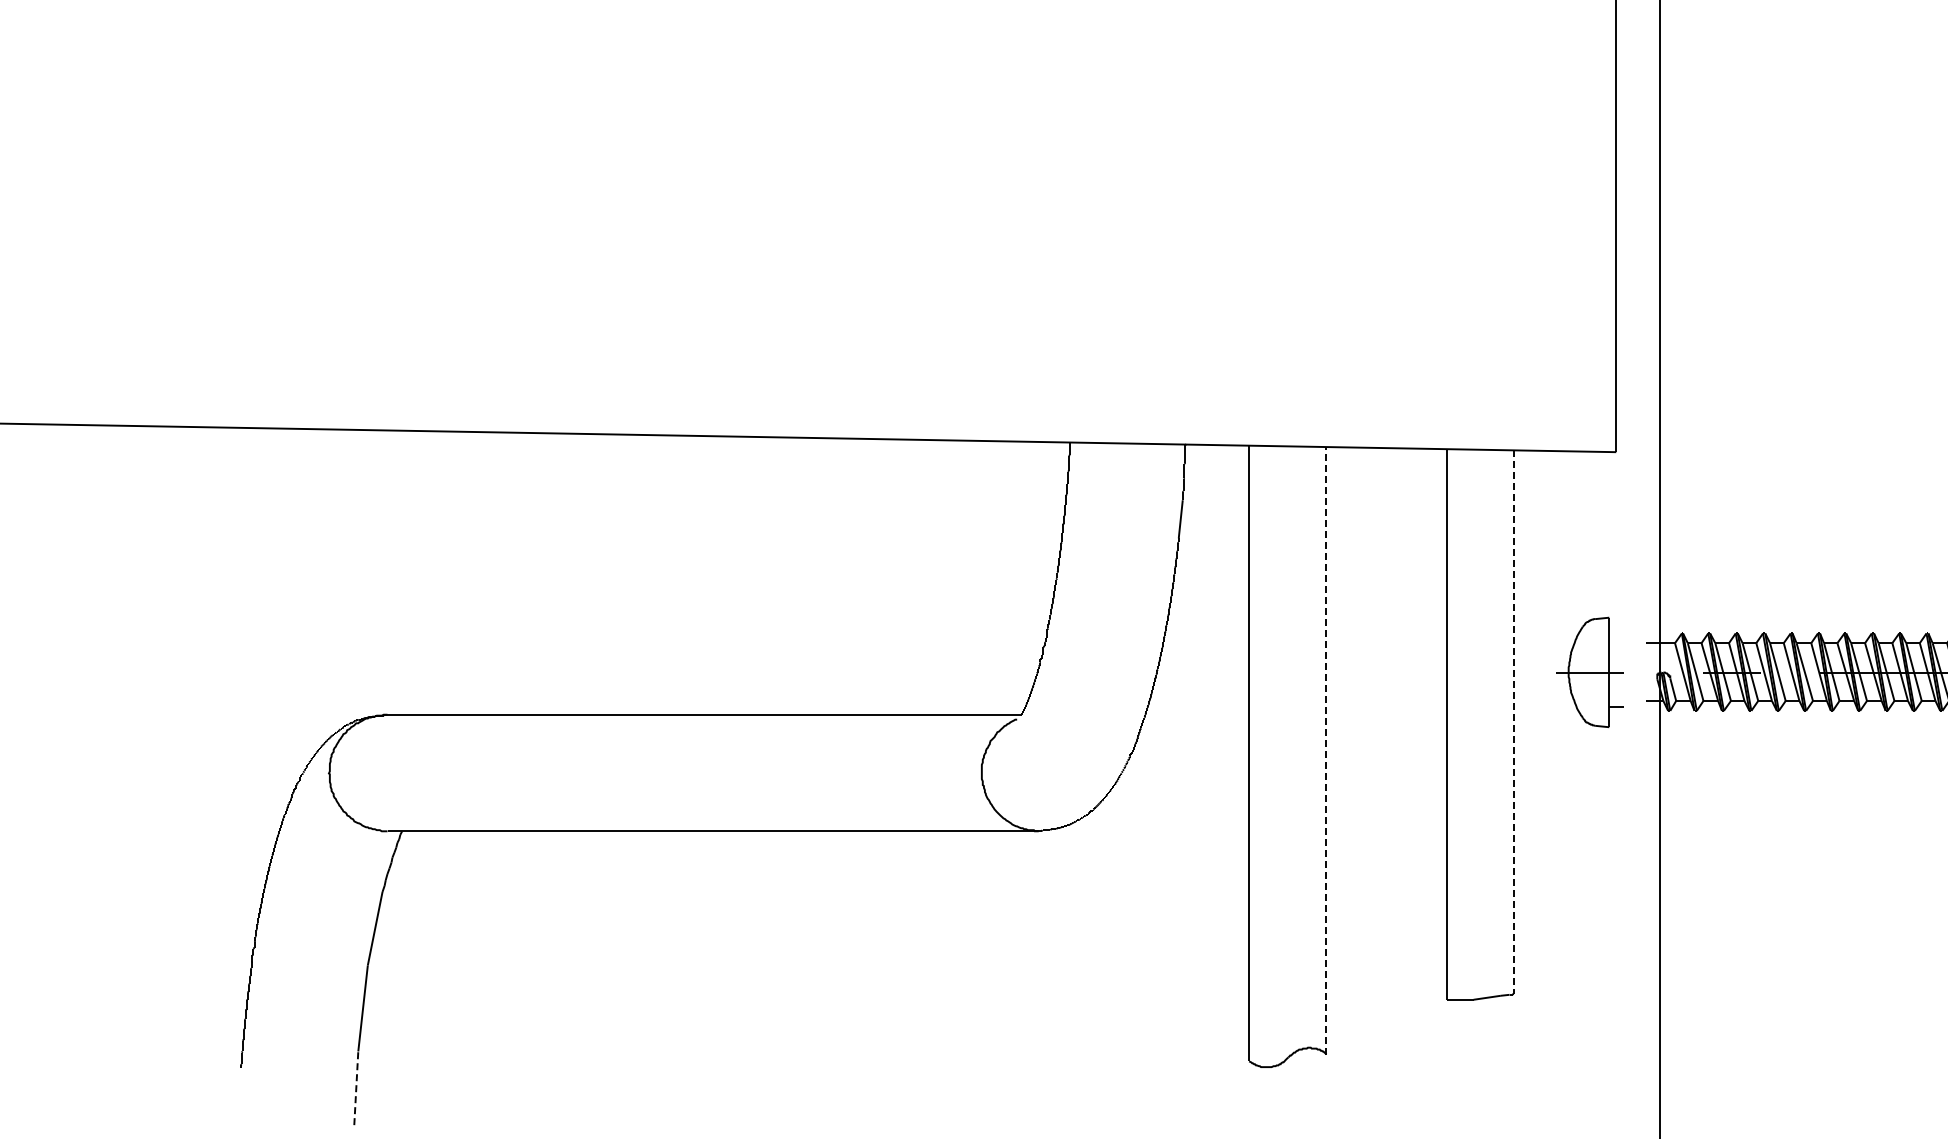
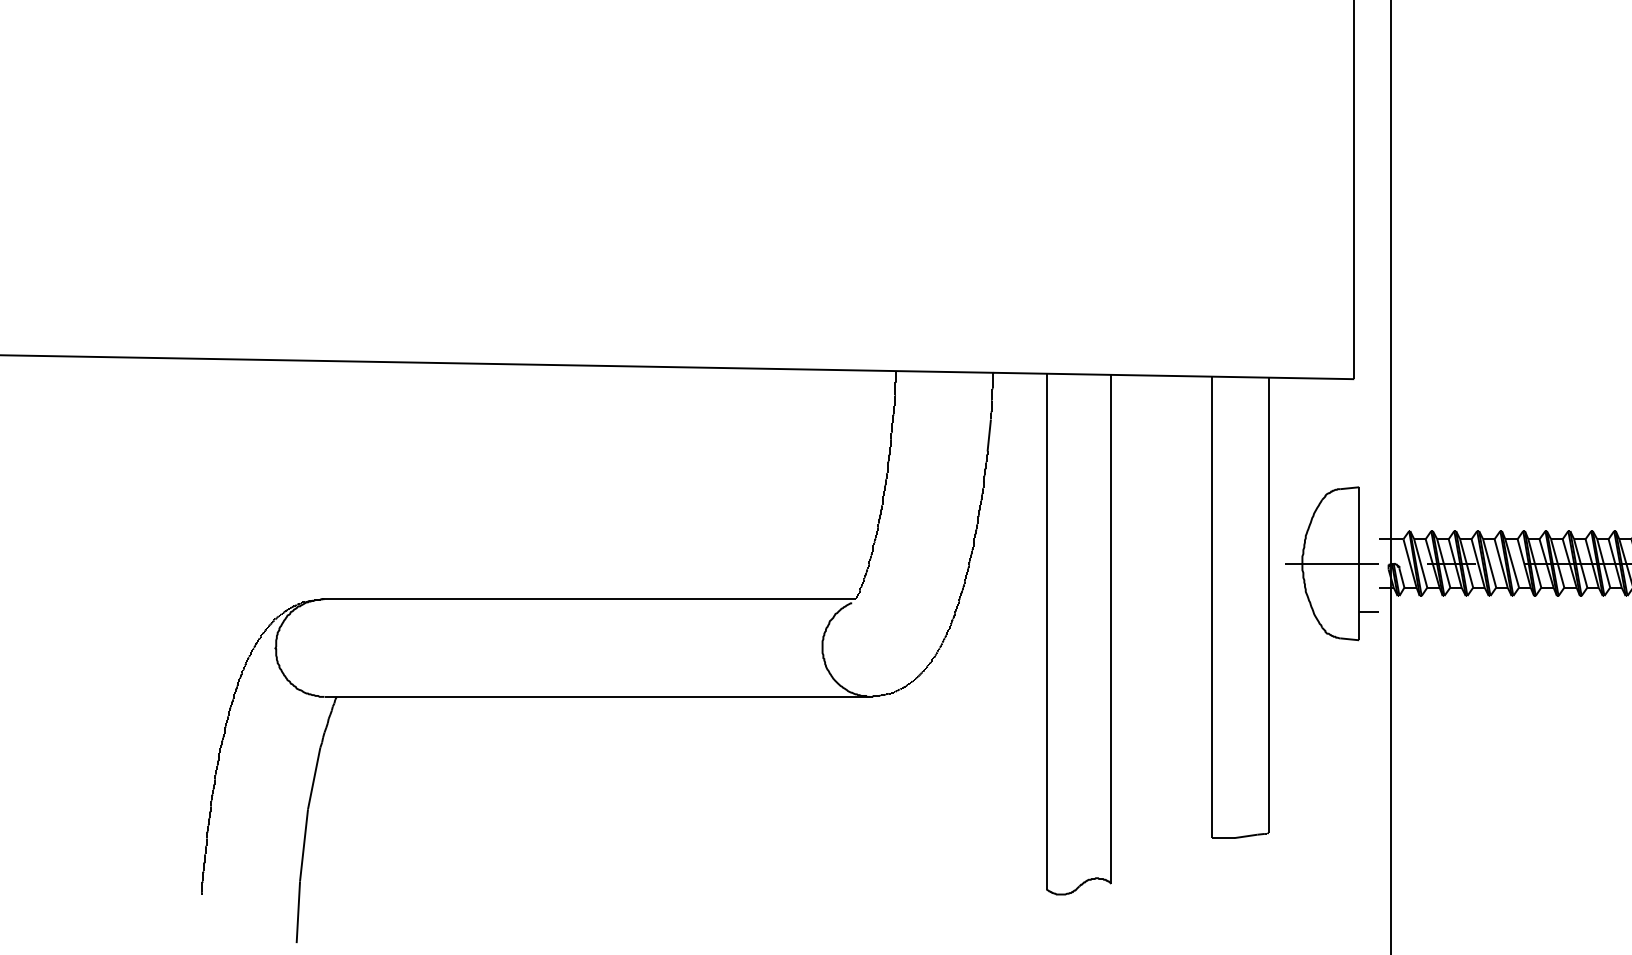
part: (1589, 672) -> (1331, 563), size x1.67
line: (1514, 721) -> (1268, 604), dashed -> solid
line: (1326, 750) -> (1111, 629), dashed -> solid
line: (356, 1088) -> (298, 912), dashed -> solid

